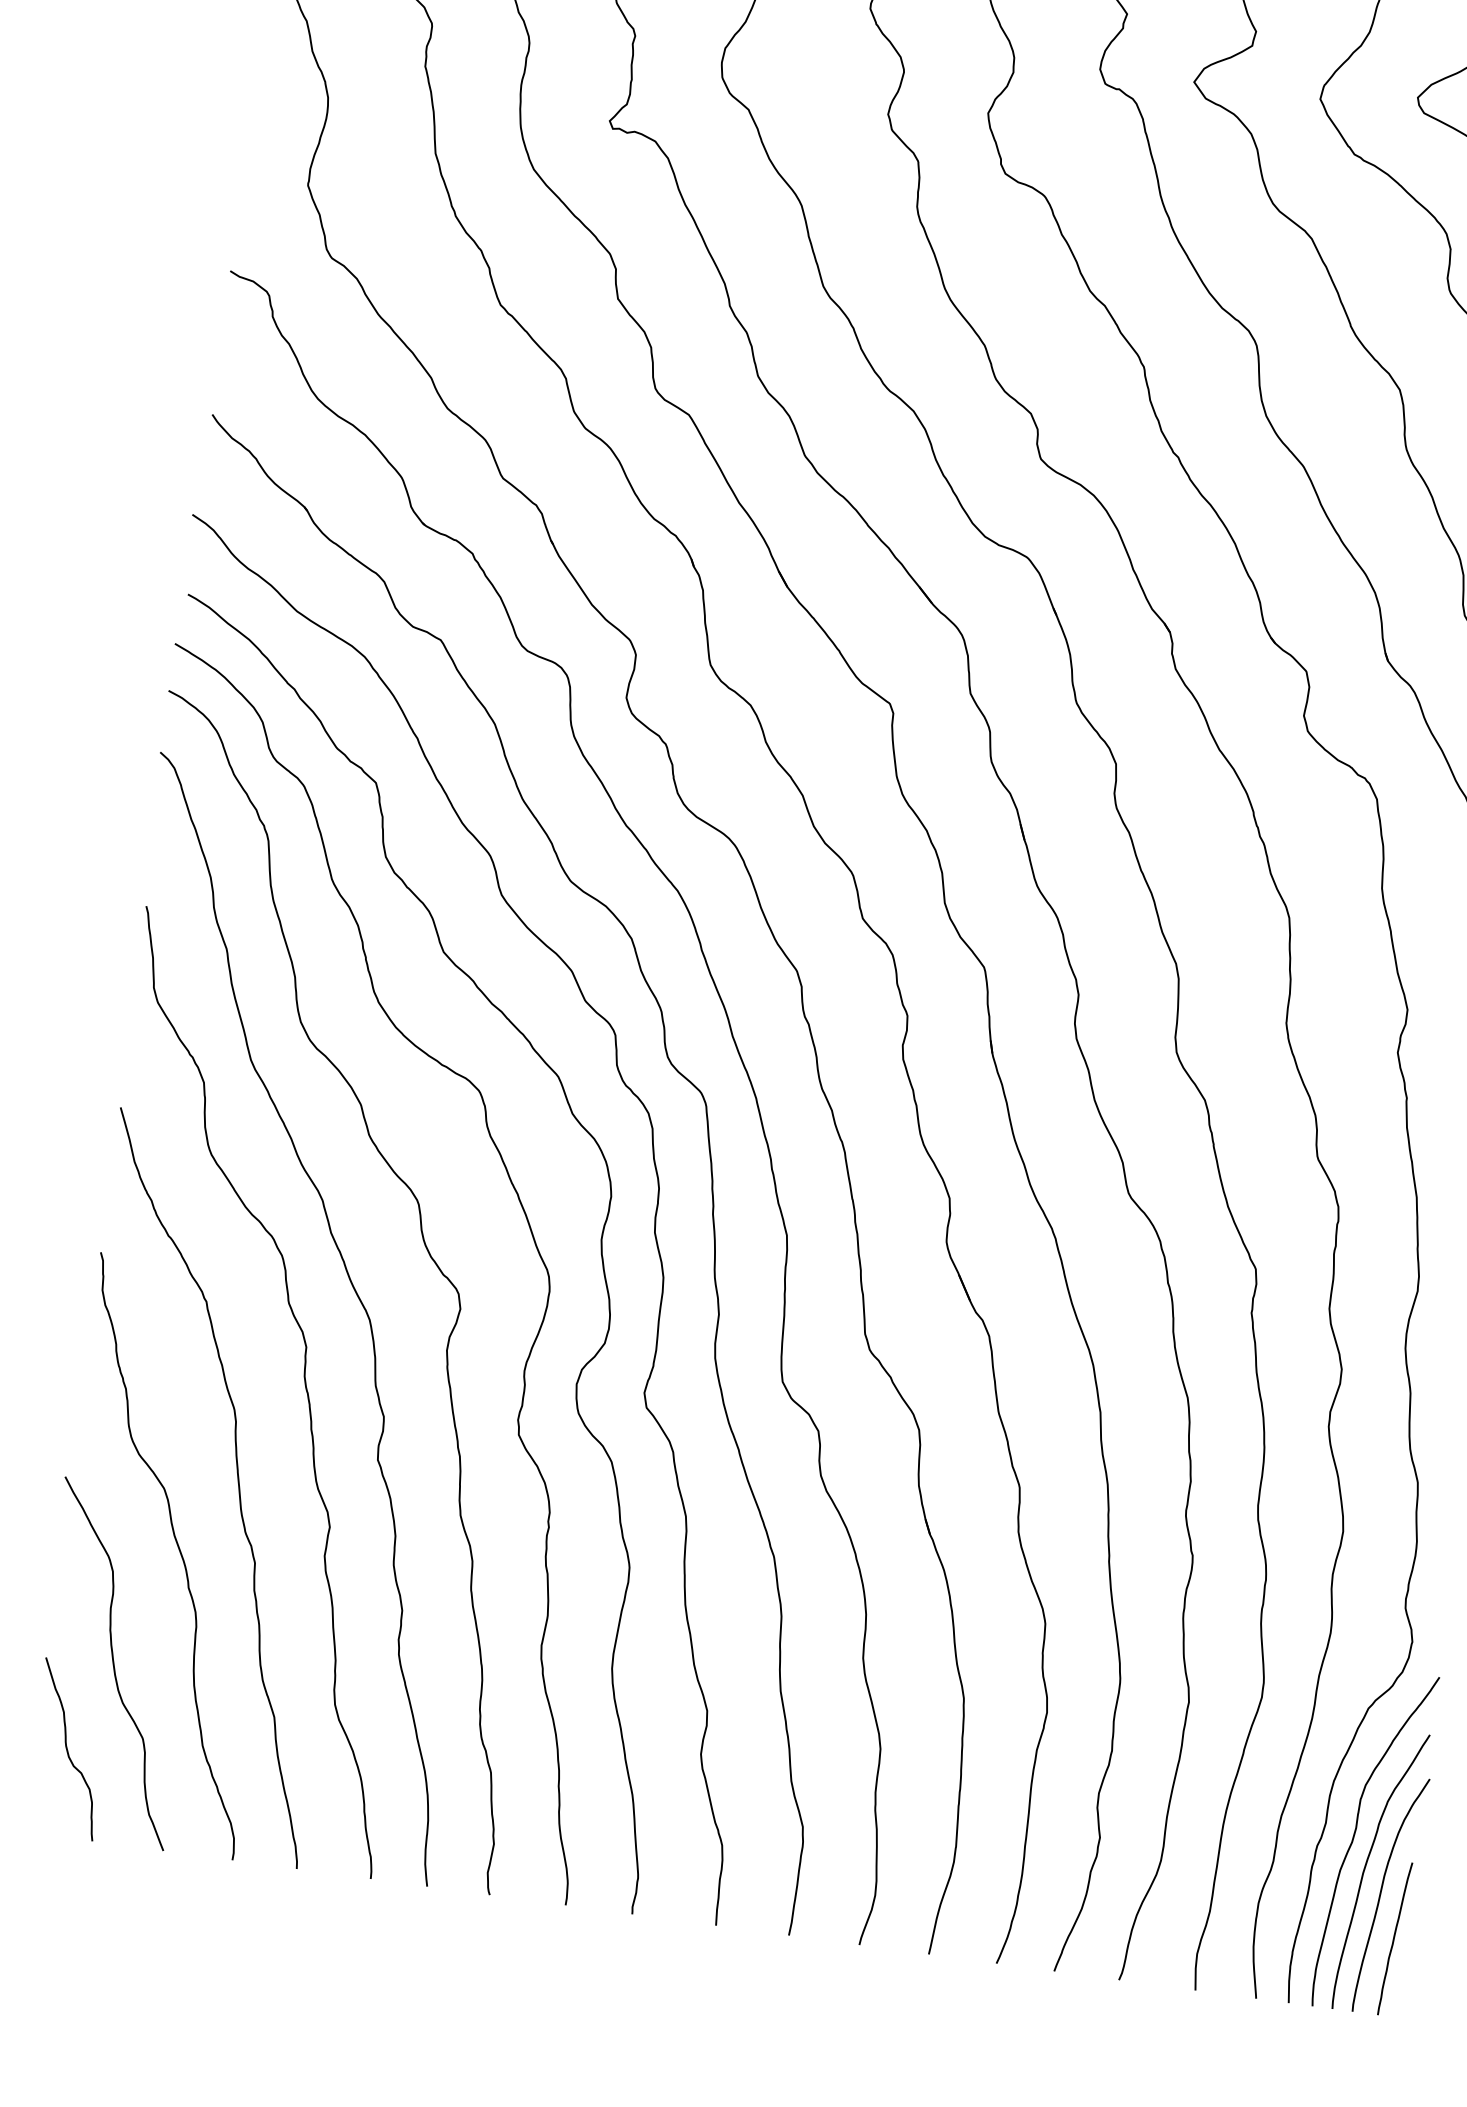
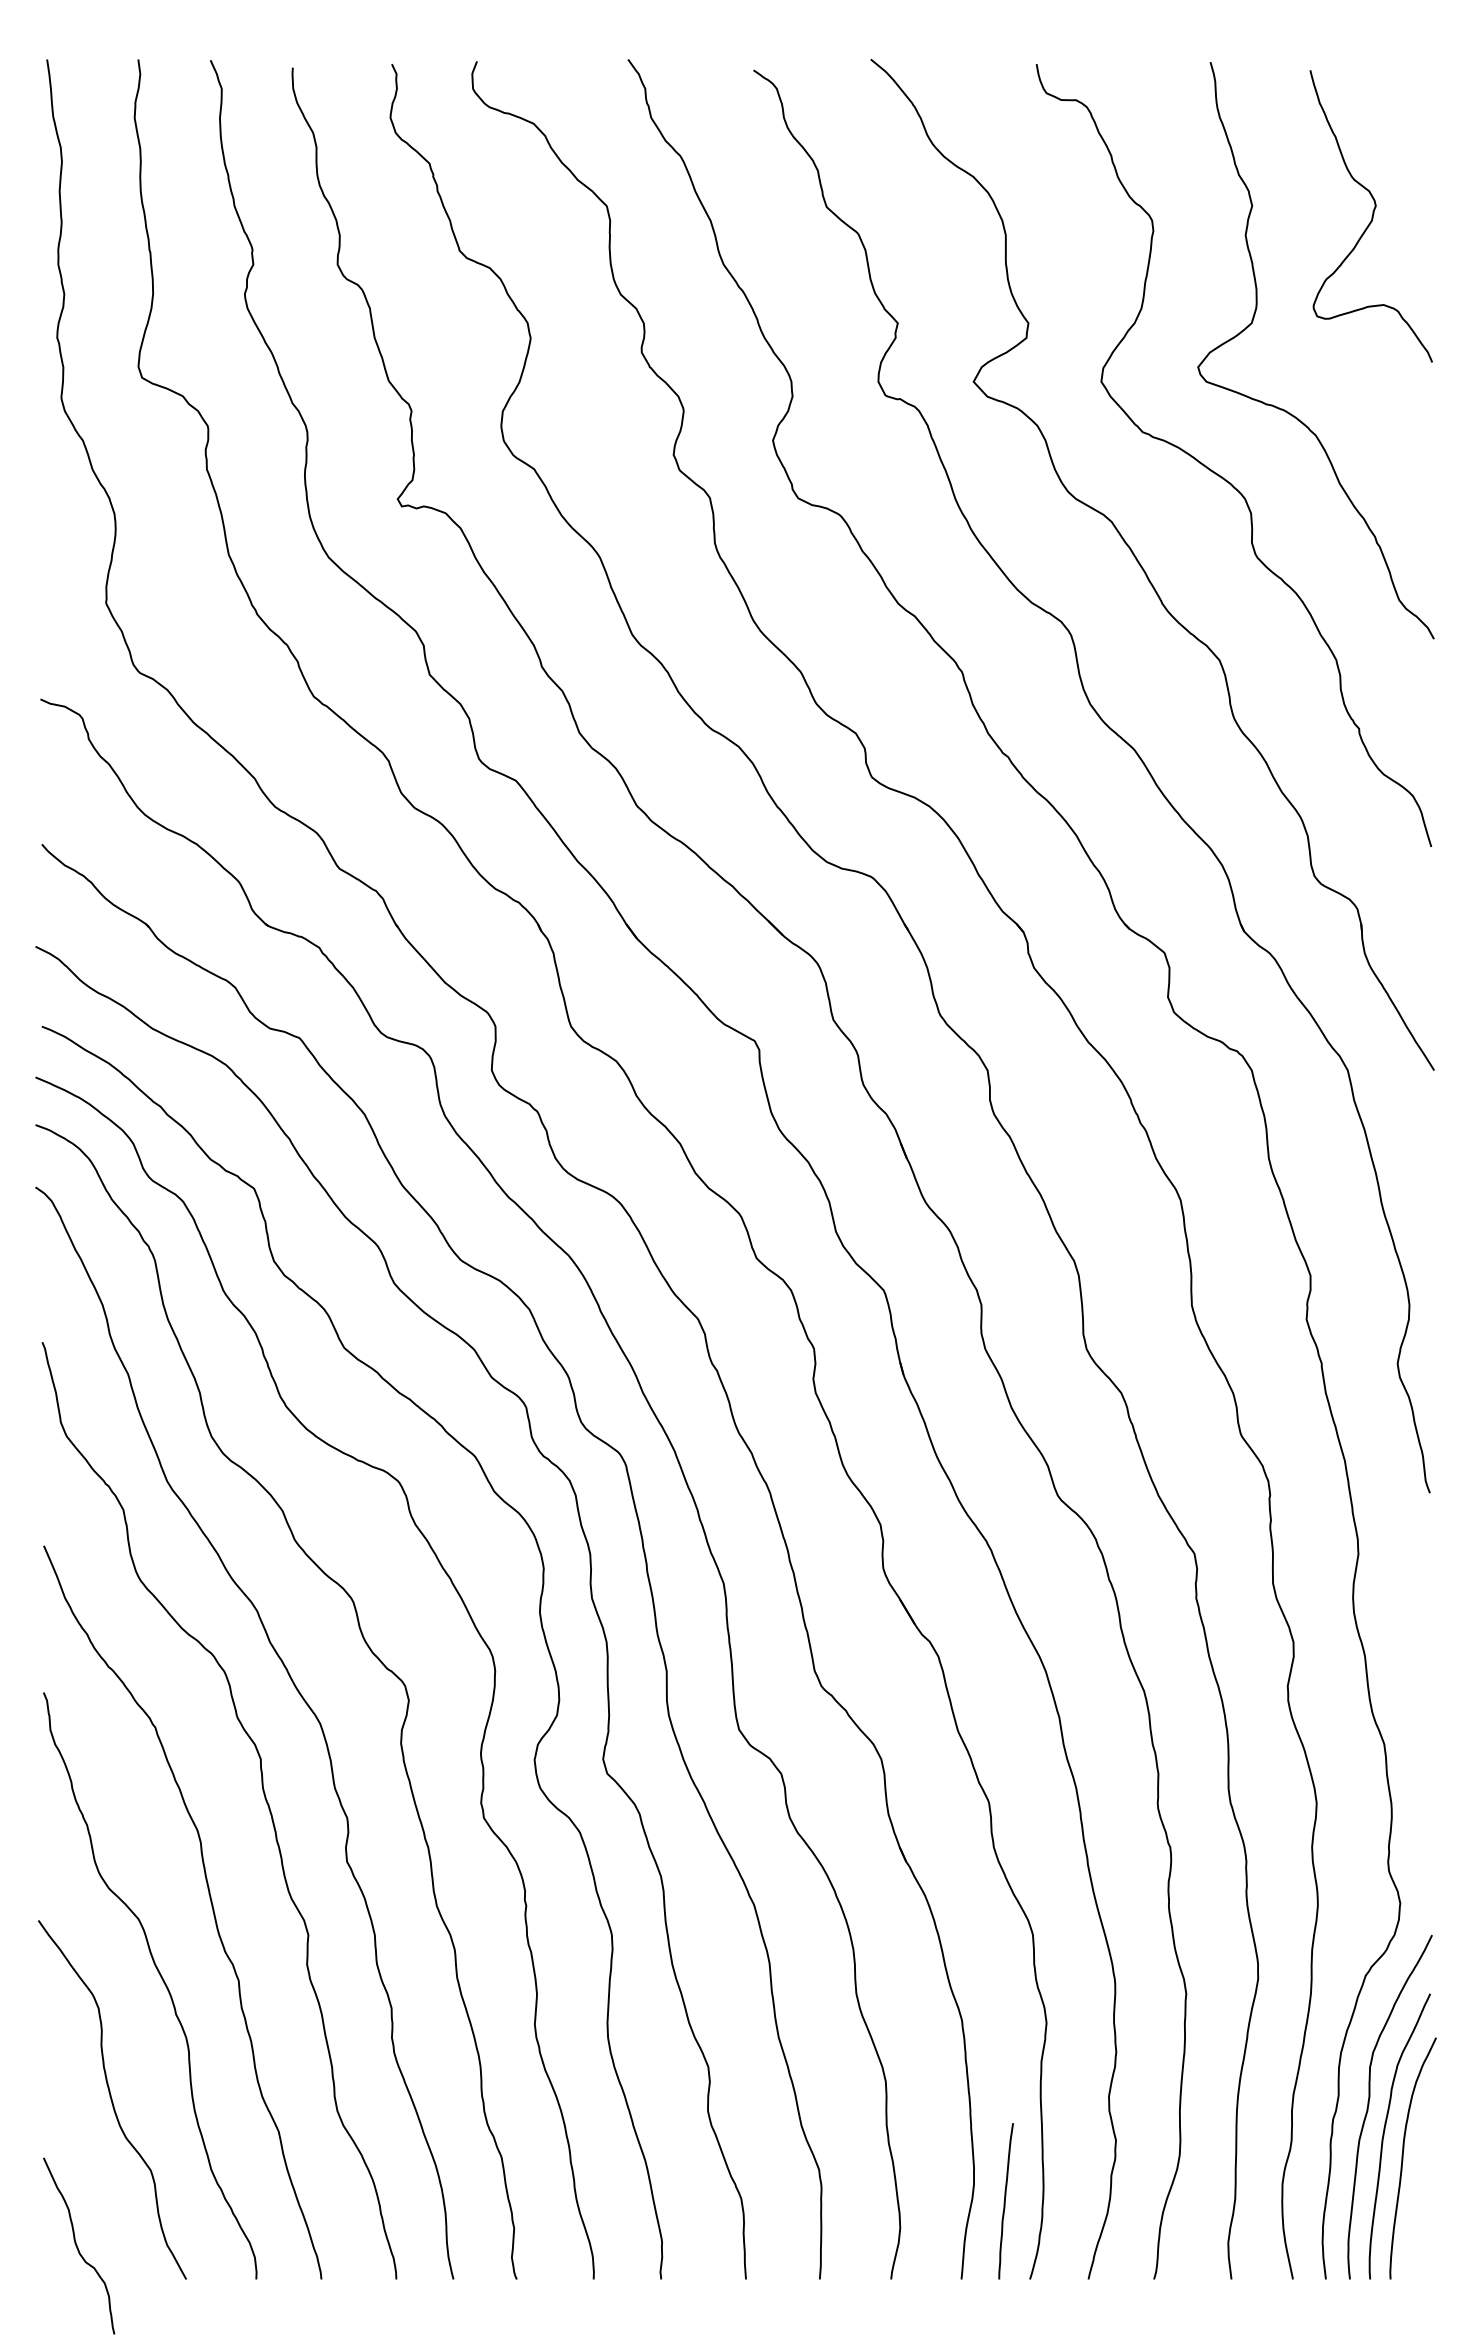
curve: (67, 1748) -> (77, 2245), moved
curve: (1394, 1939) -> (1005, 2201), moved

